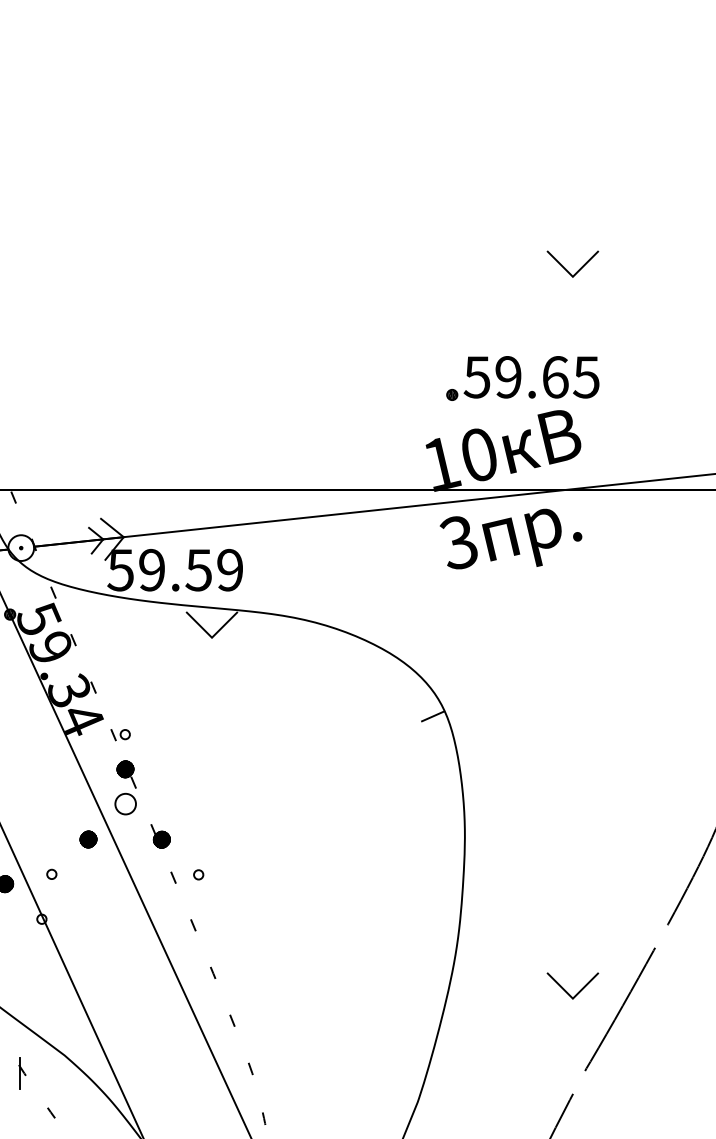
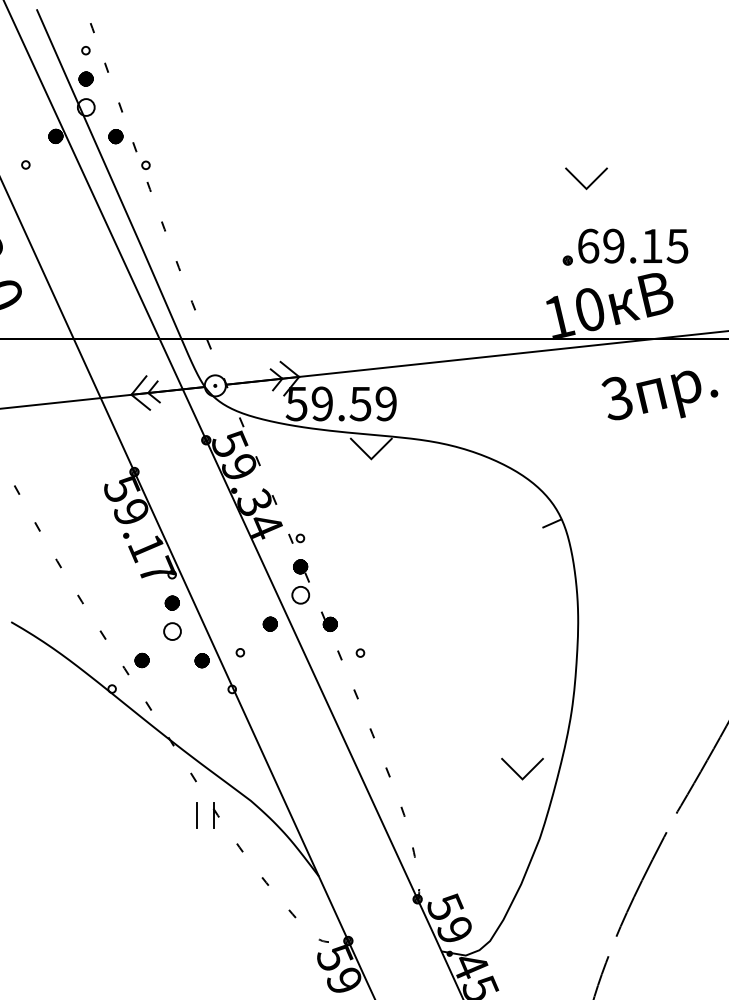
line: (566, 268) -> (581, 182), moved
text: (516, 376) -> (620, 245), 59.65 -> 69.15
text: (510, 539) -> (659, 395), moved
line: (566, 990) -> (517, 772), moved

